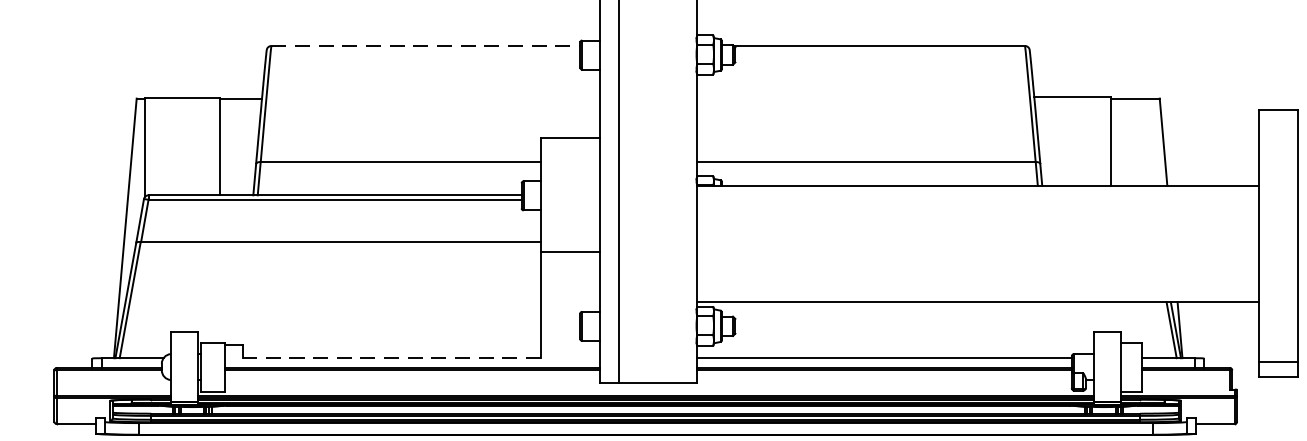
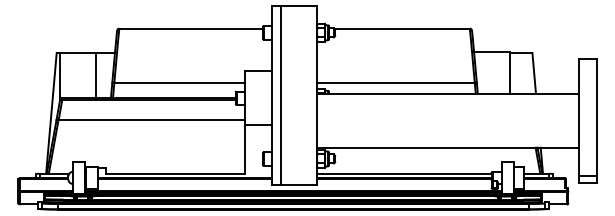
line: (426, 45) -> (191, 28), dashed -> solid
line: (392, 357) -> (175, 173), dashed -> solid

